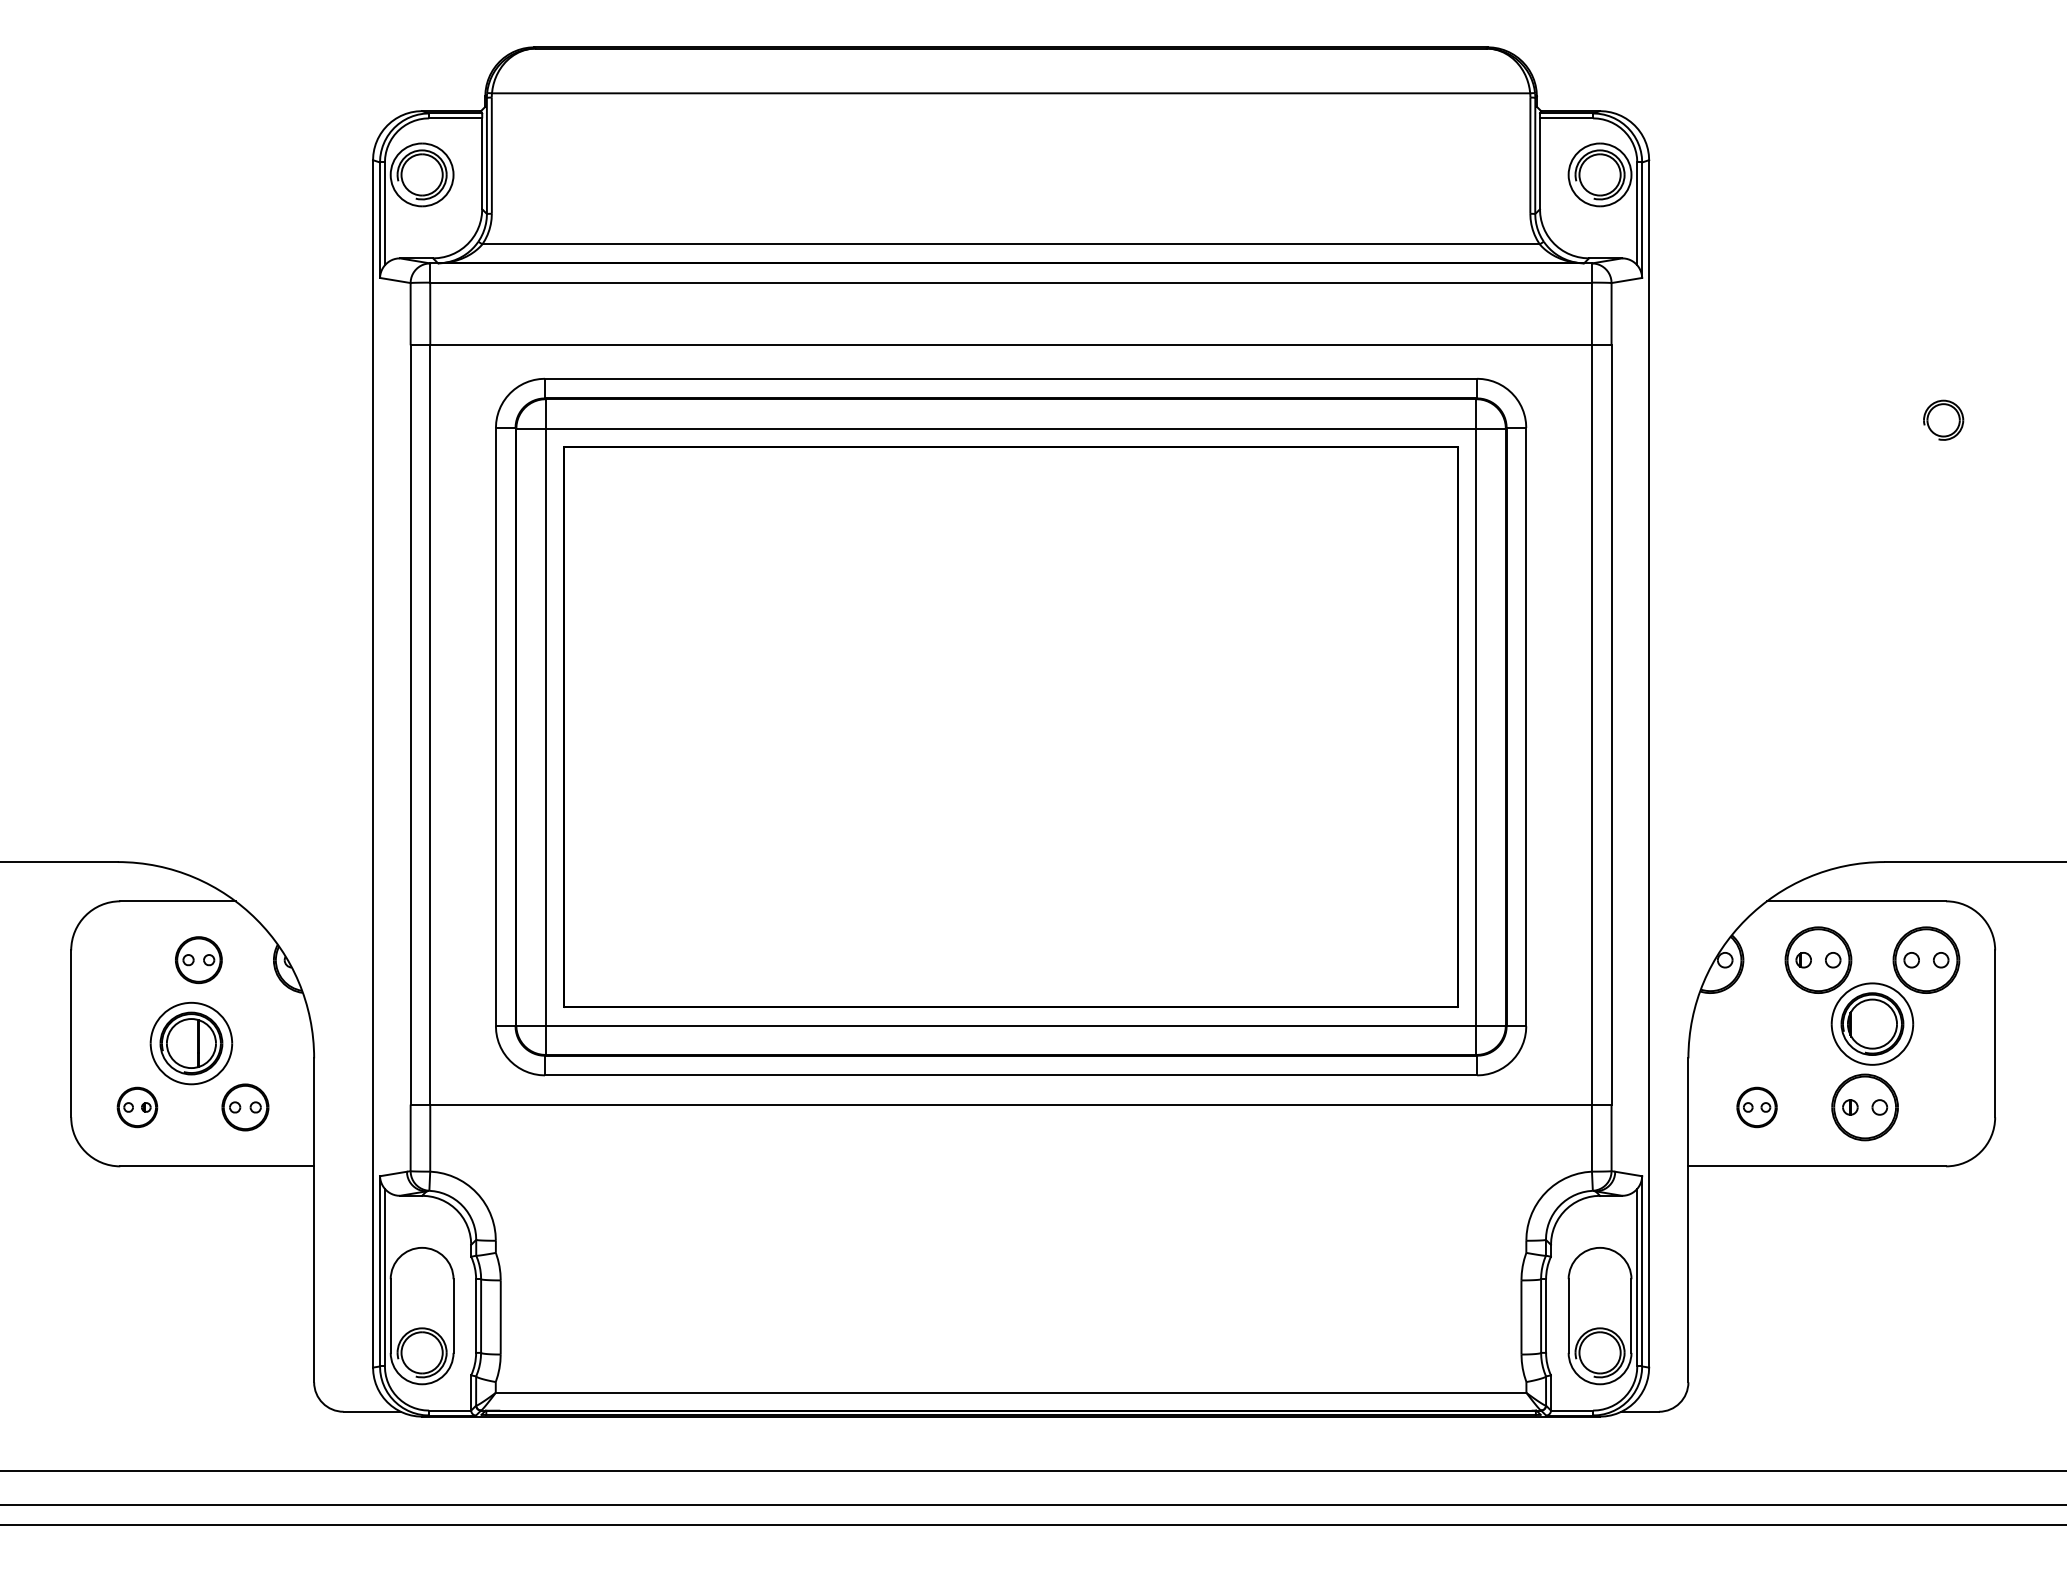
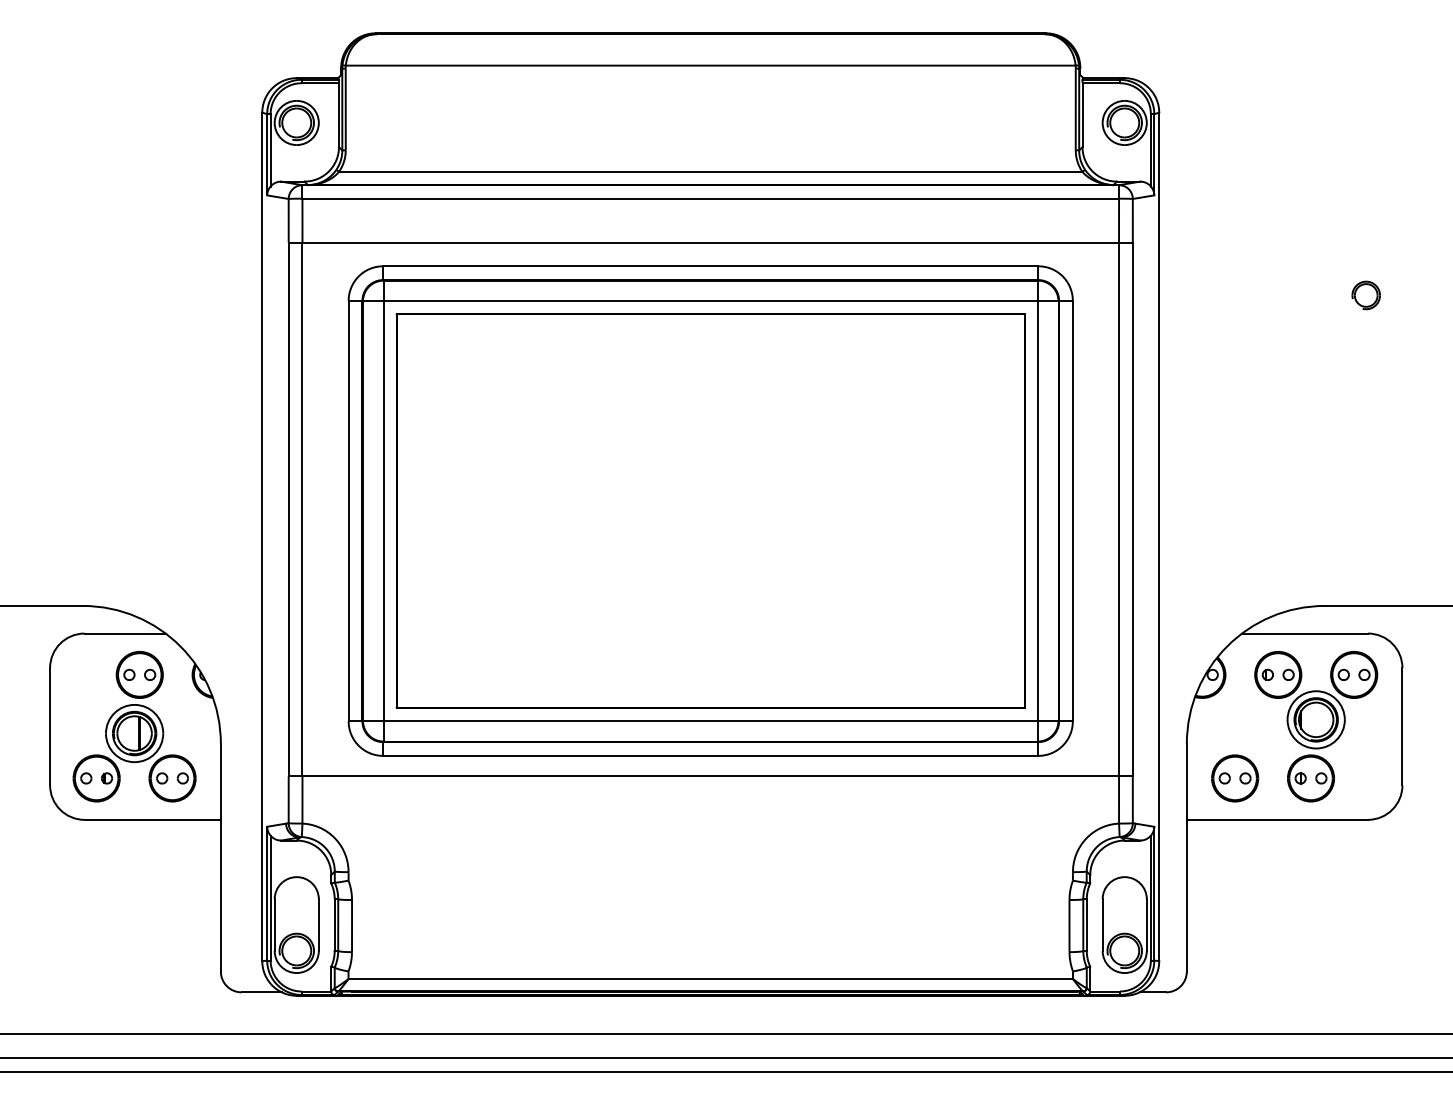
part: (198, 959) -> (139, 674), size x1.43
part: (137, 1107) -> (96, 778), size x1.67
part: (245, 1107) -> (172, 778), size x1.43
part: (1756, 1107) -> (1234, 778), size x1.67

